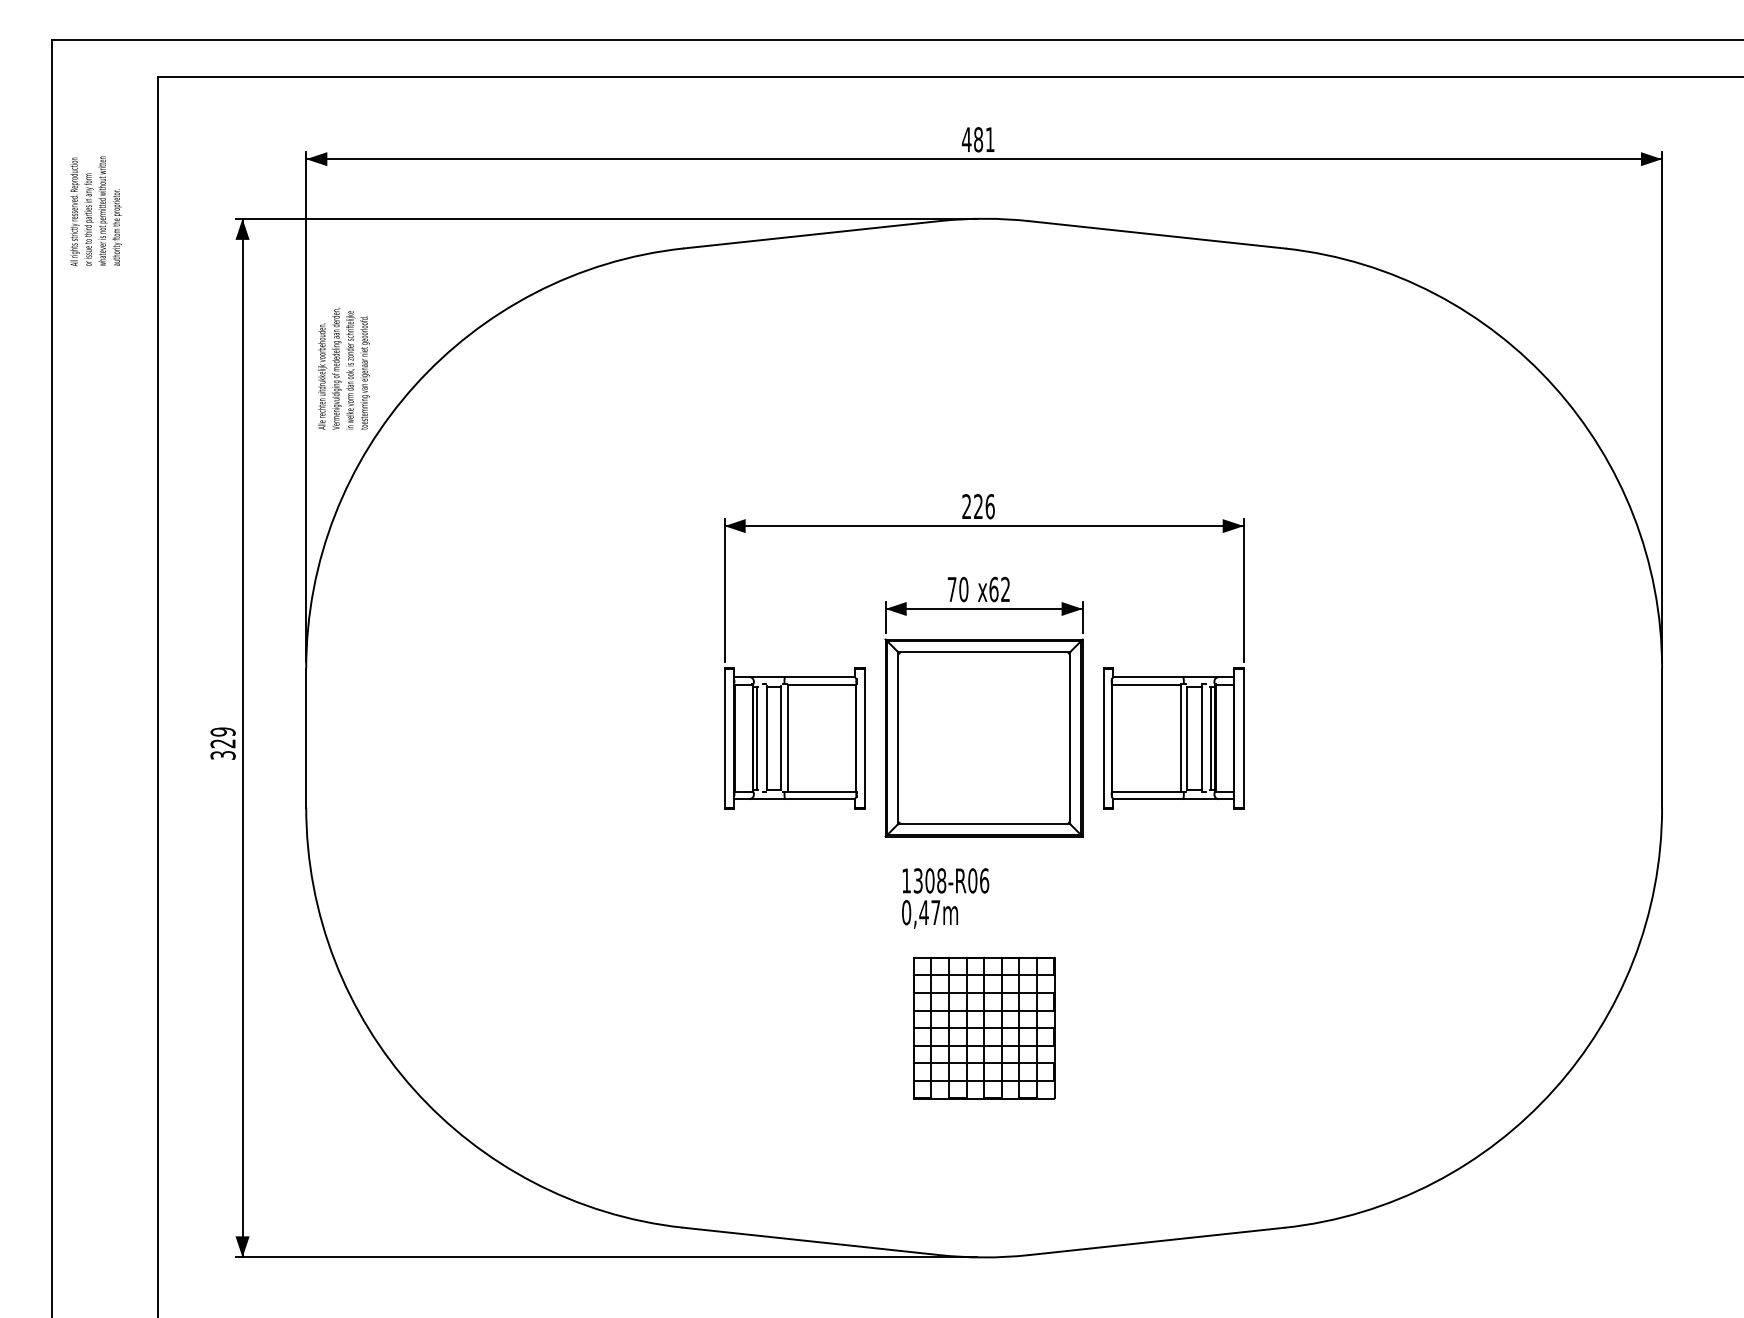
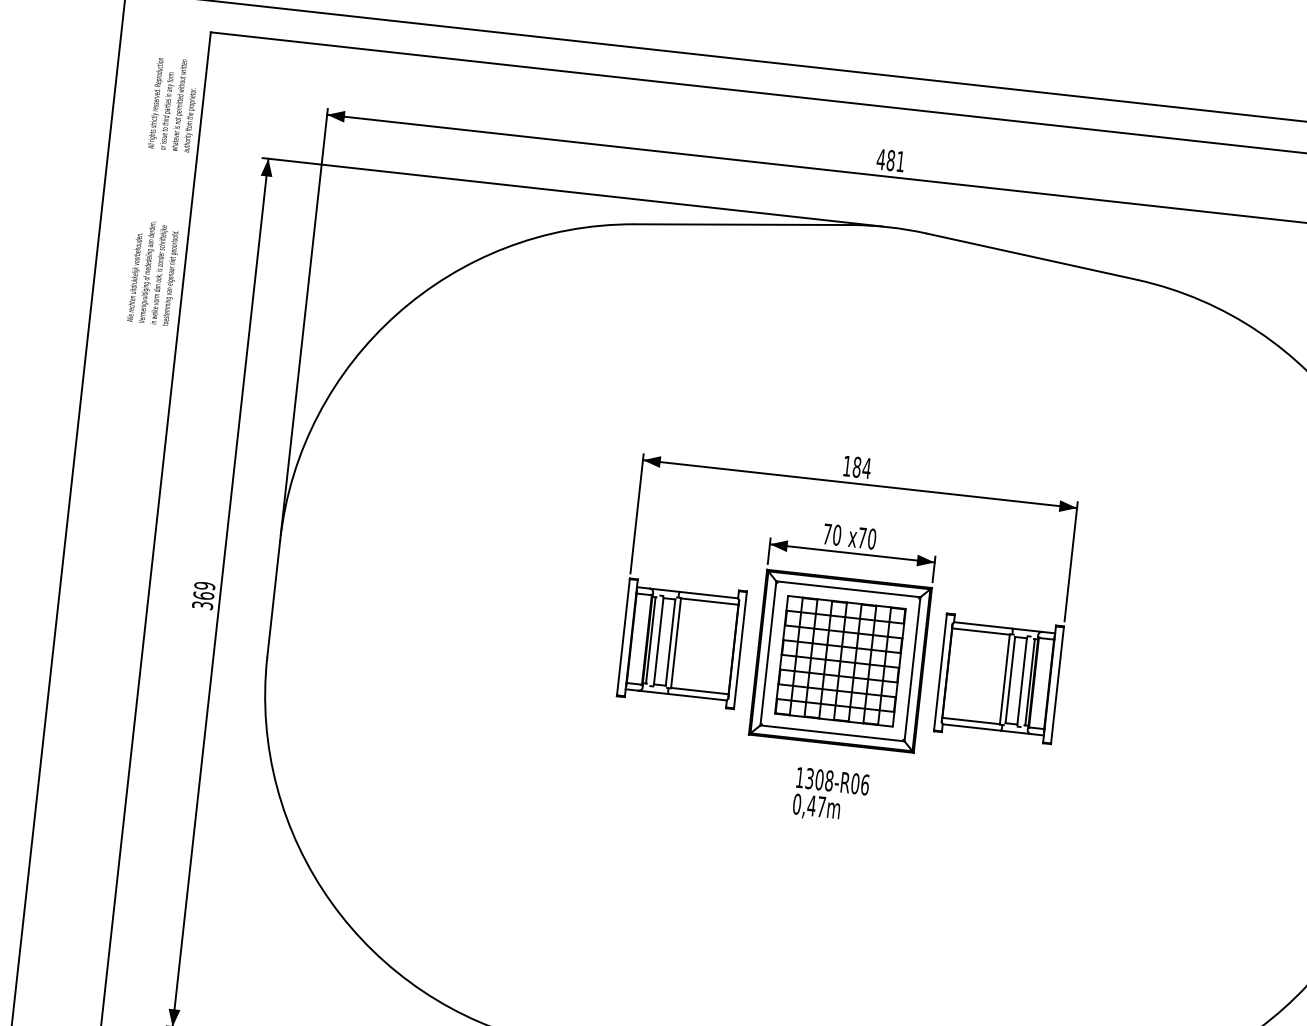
text: (95, 211) -> (173, 104), moved
text: (343, 368) -> (153, 272), moved
text: (978, 506) -> (857, 467), 226 -> 184
text: (999, 589) -> (866, 538), x62 -> x70
text: (222, 743) -> (203, 595), 329 -> 369
text: (945, 898) -> (830, 795), moved
part: (984, 1027) -> (840, 660), moved

